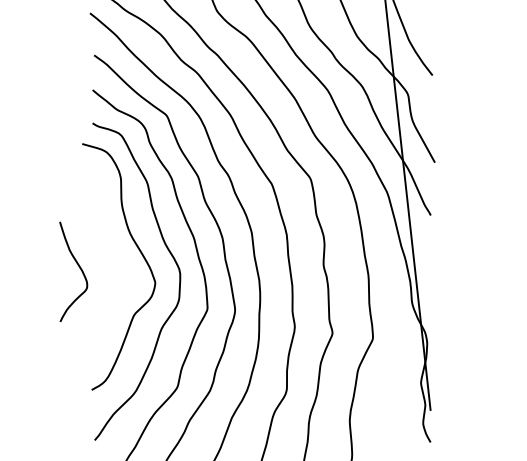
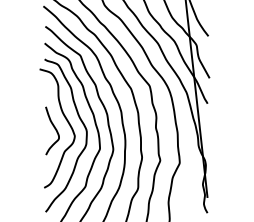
curve: (77, 268) -> (54, 129), moved

